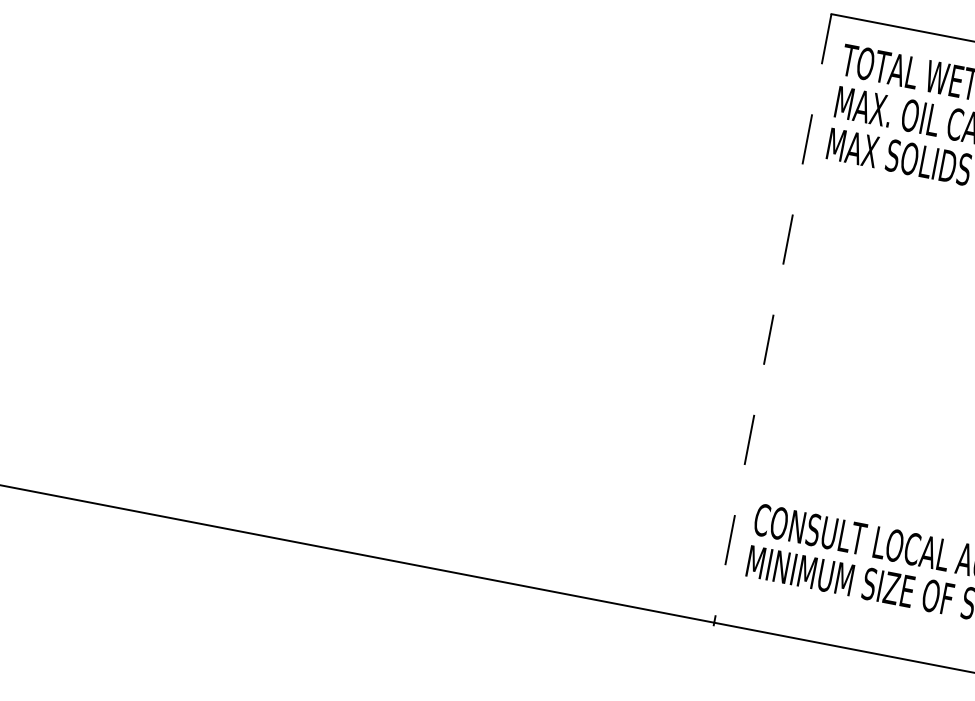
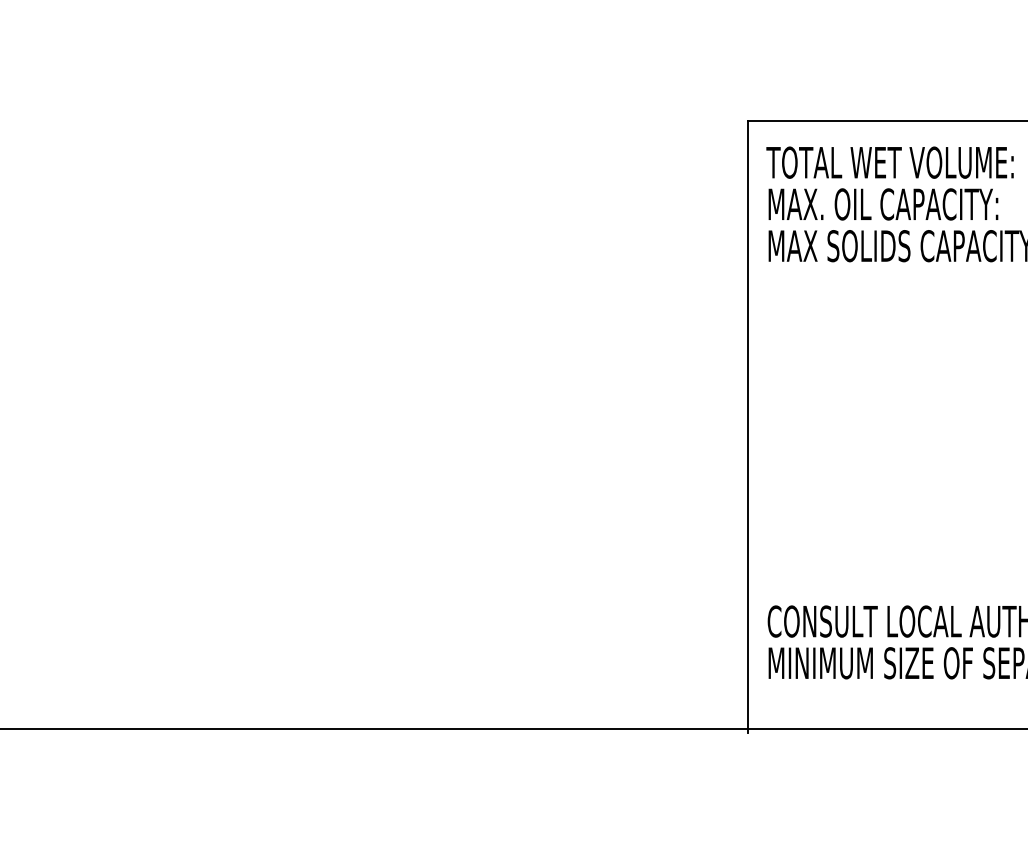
line: (772, 320) -> (747, 427), dashed -> solid

